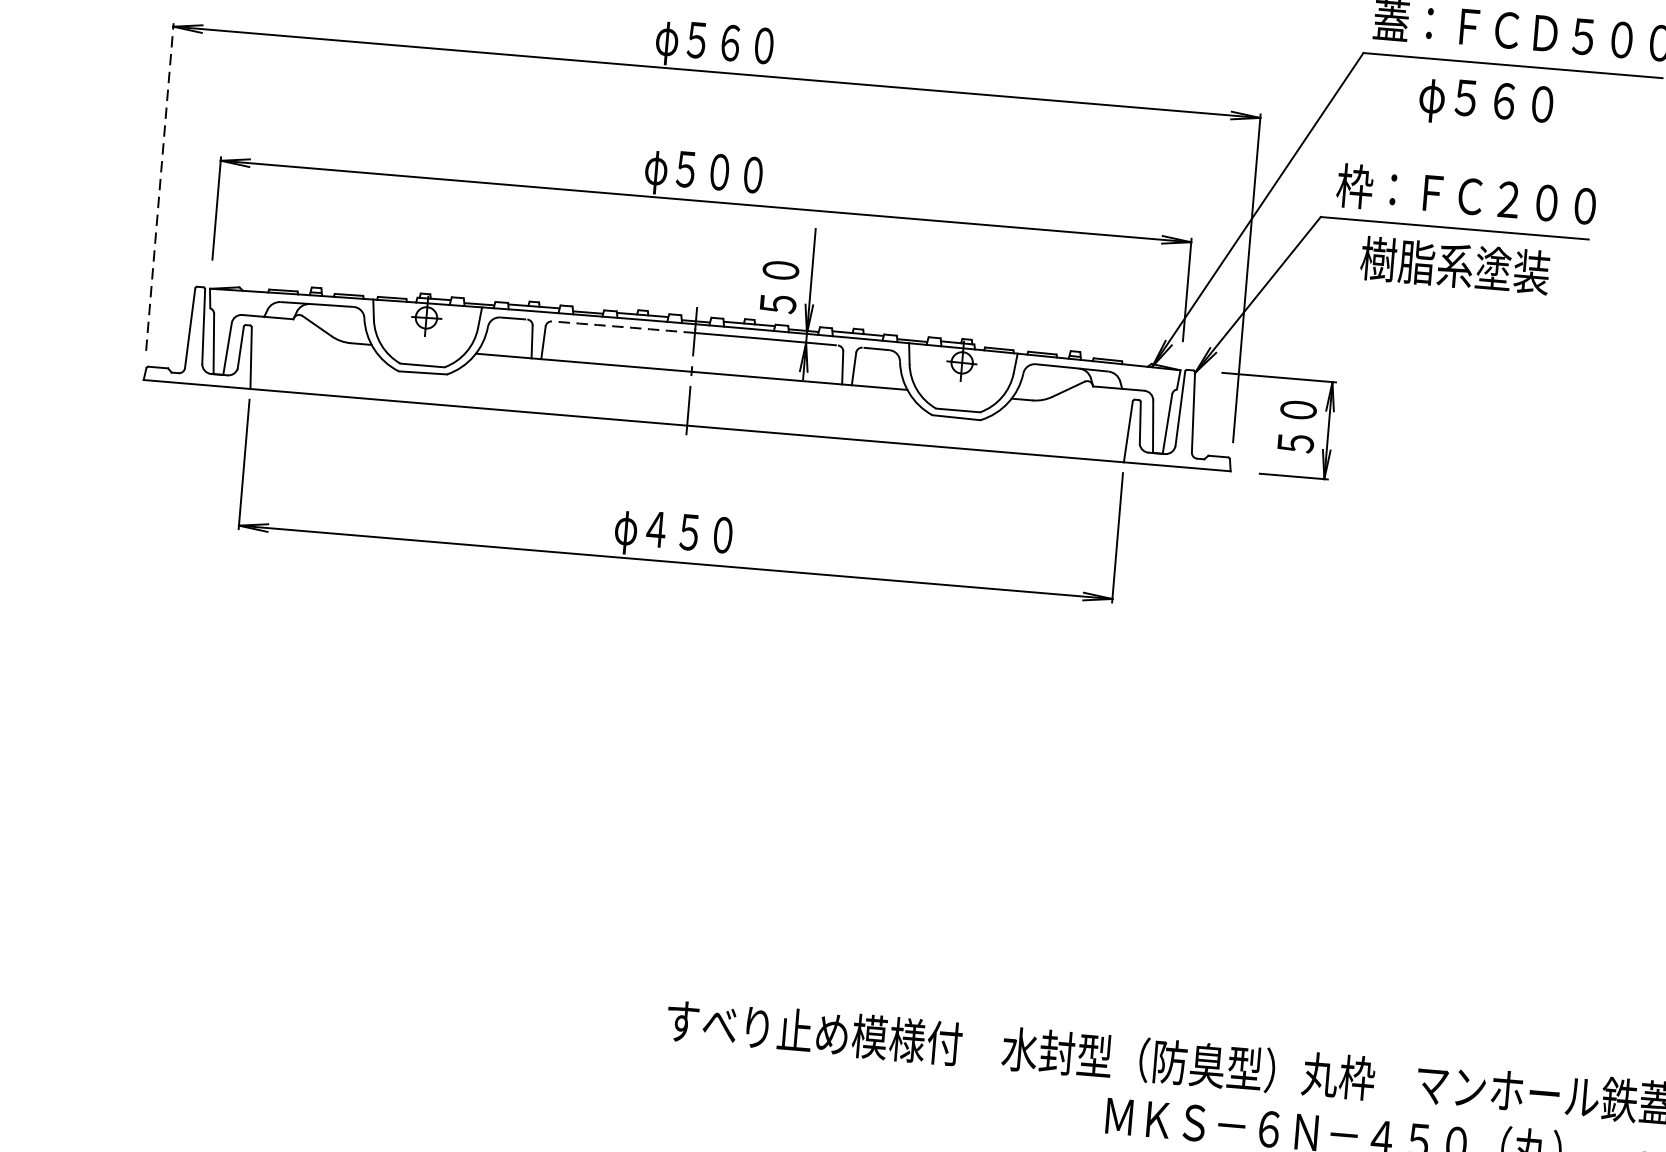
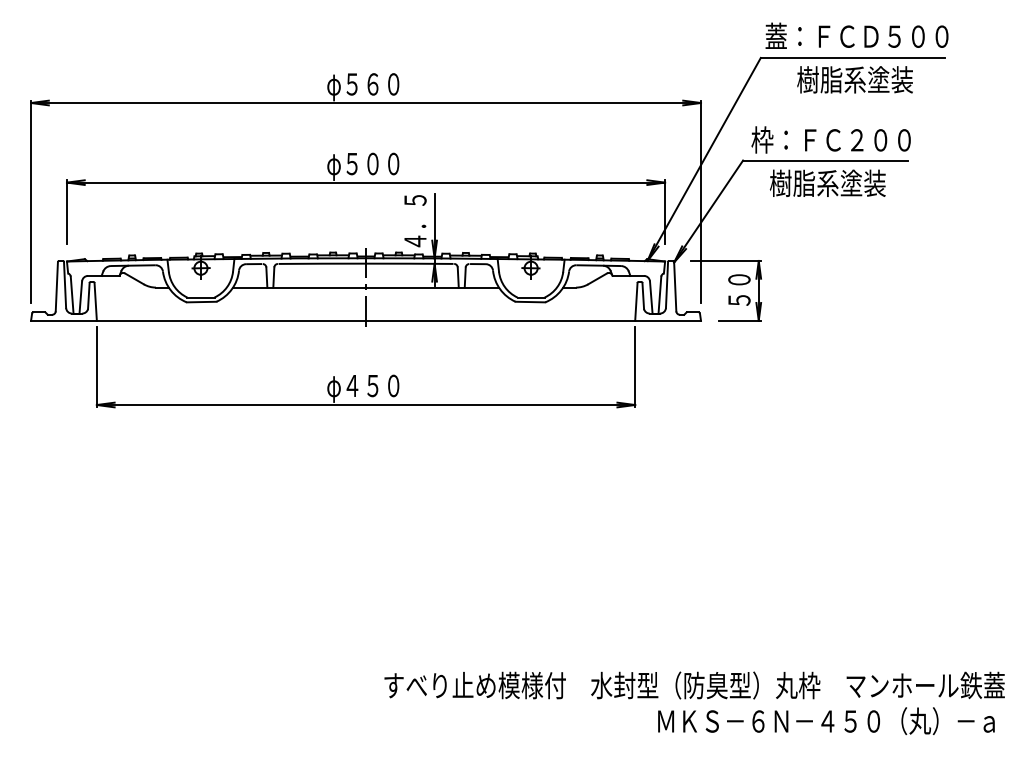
text: (1512, 103) -> (854, 81), φ５６０ -> 樹脂系塗装
line: (160, 186) -> (31, 201), dashed -> solid
text: (780, 271) -> (415, 221), ５０ -> ４．５
arc: (624, 326) -> (322, 263), dashed -> solid

